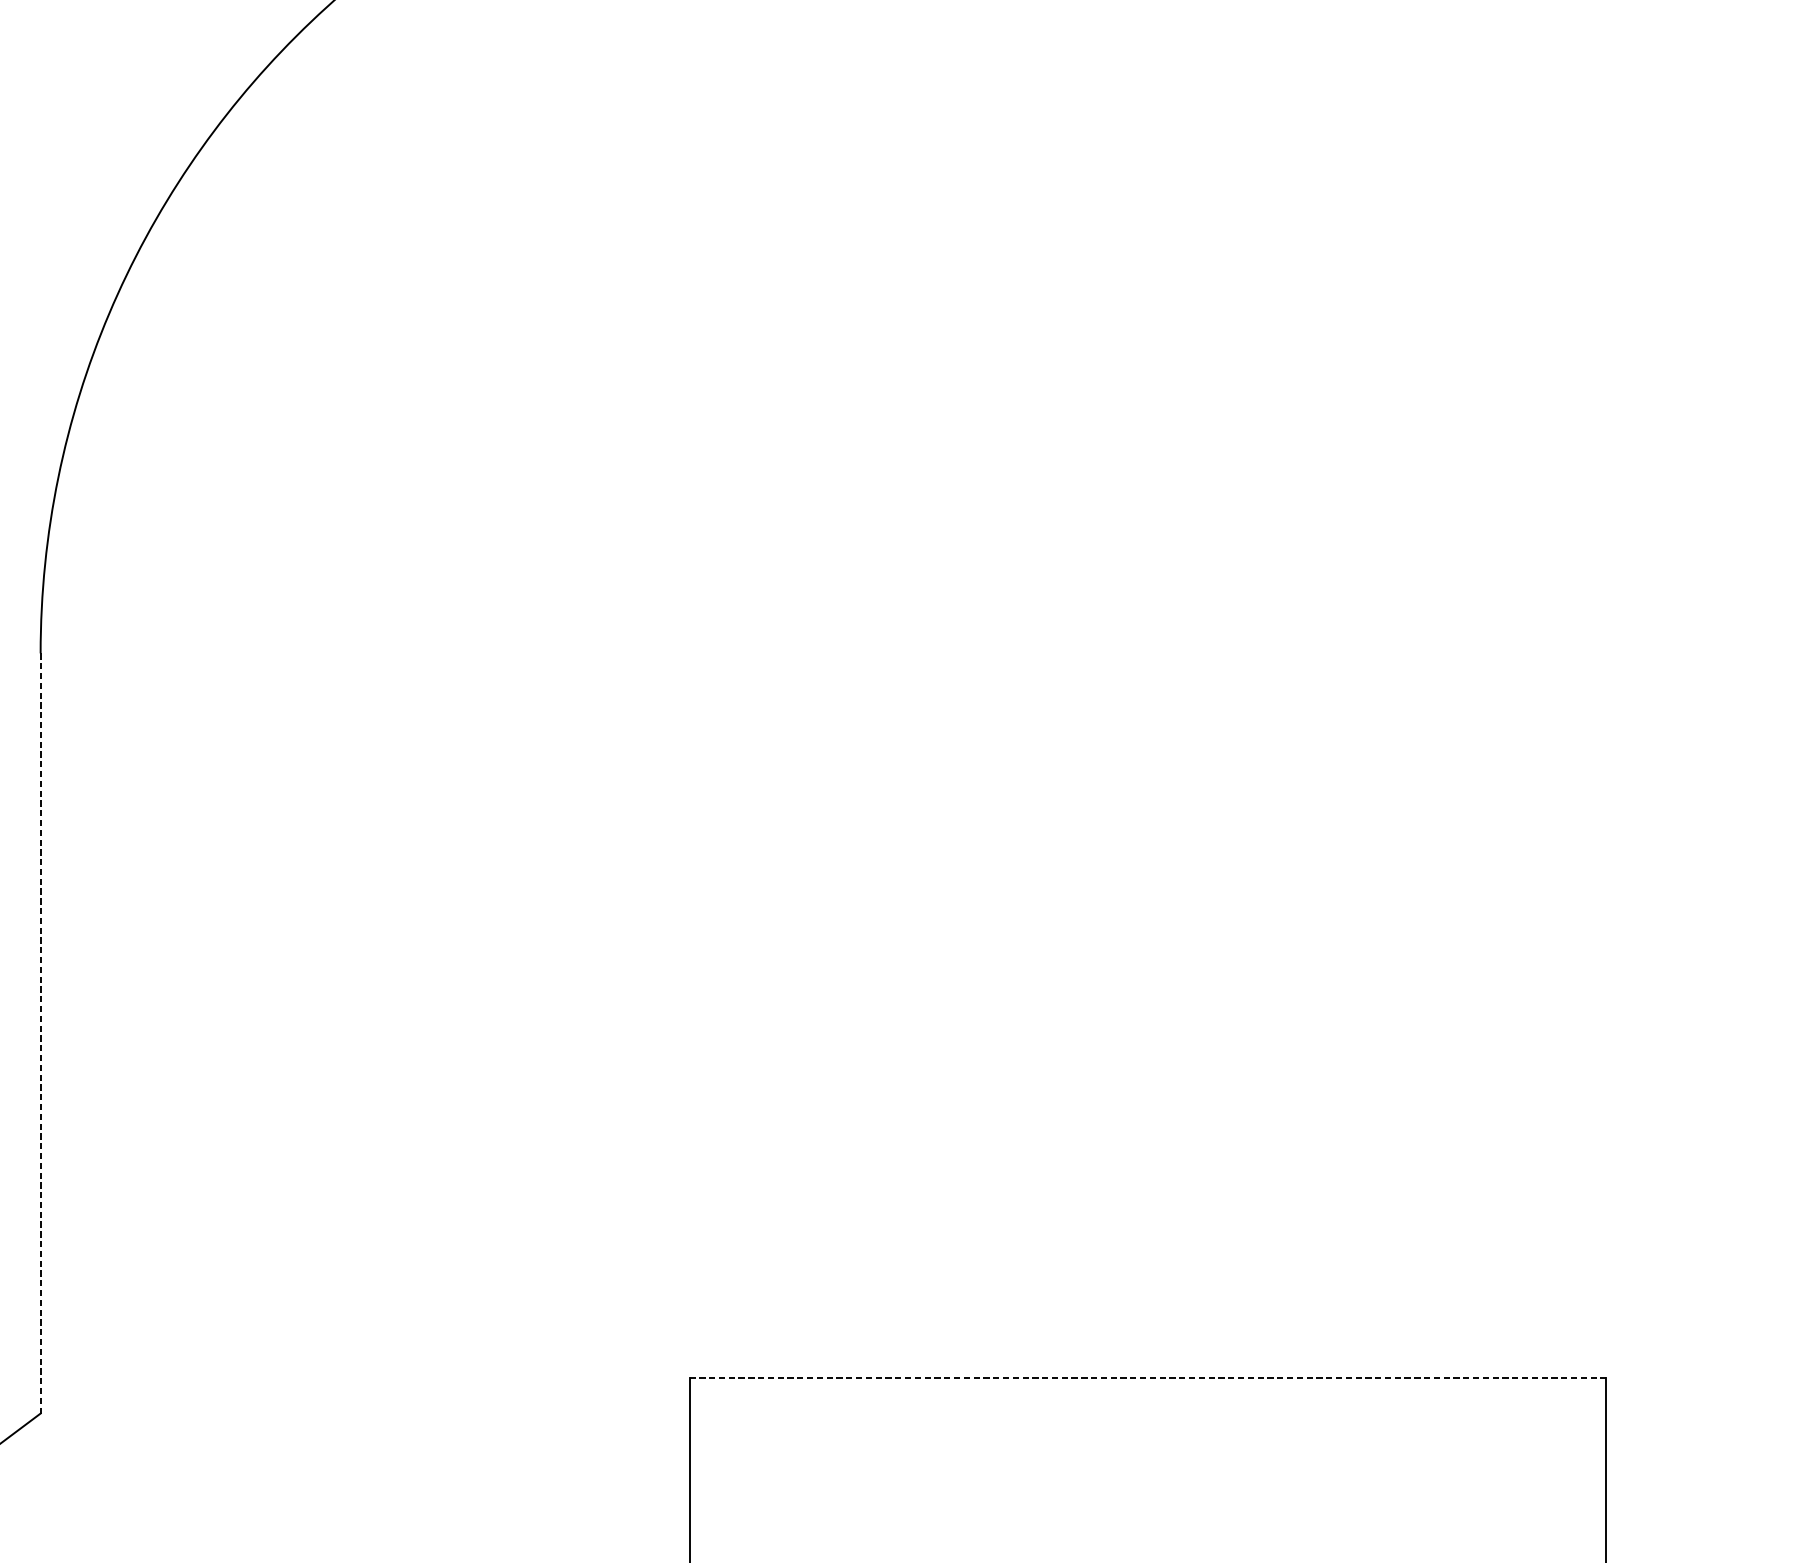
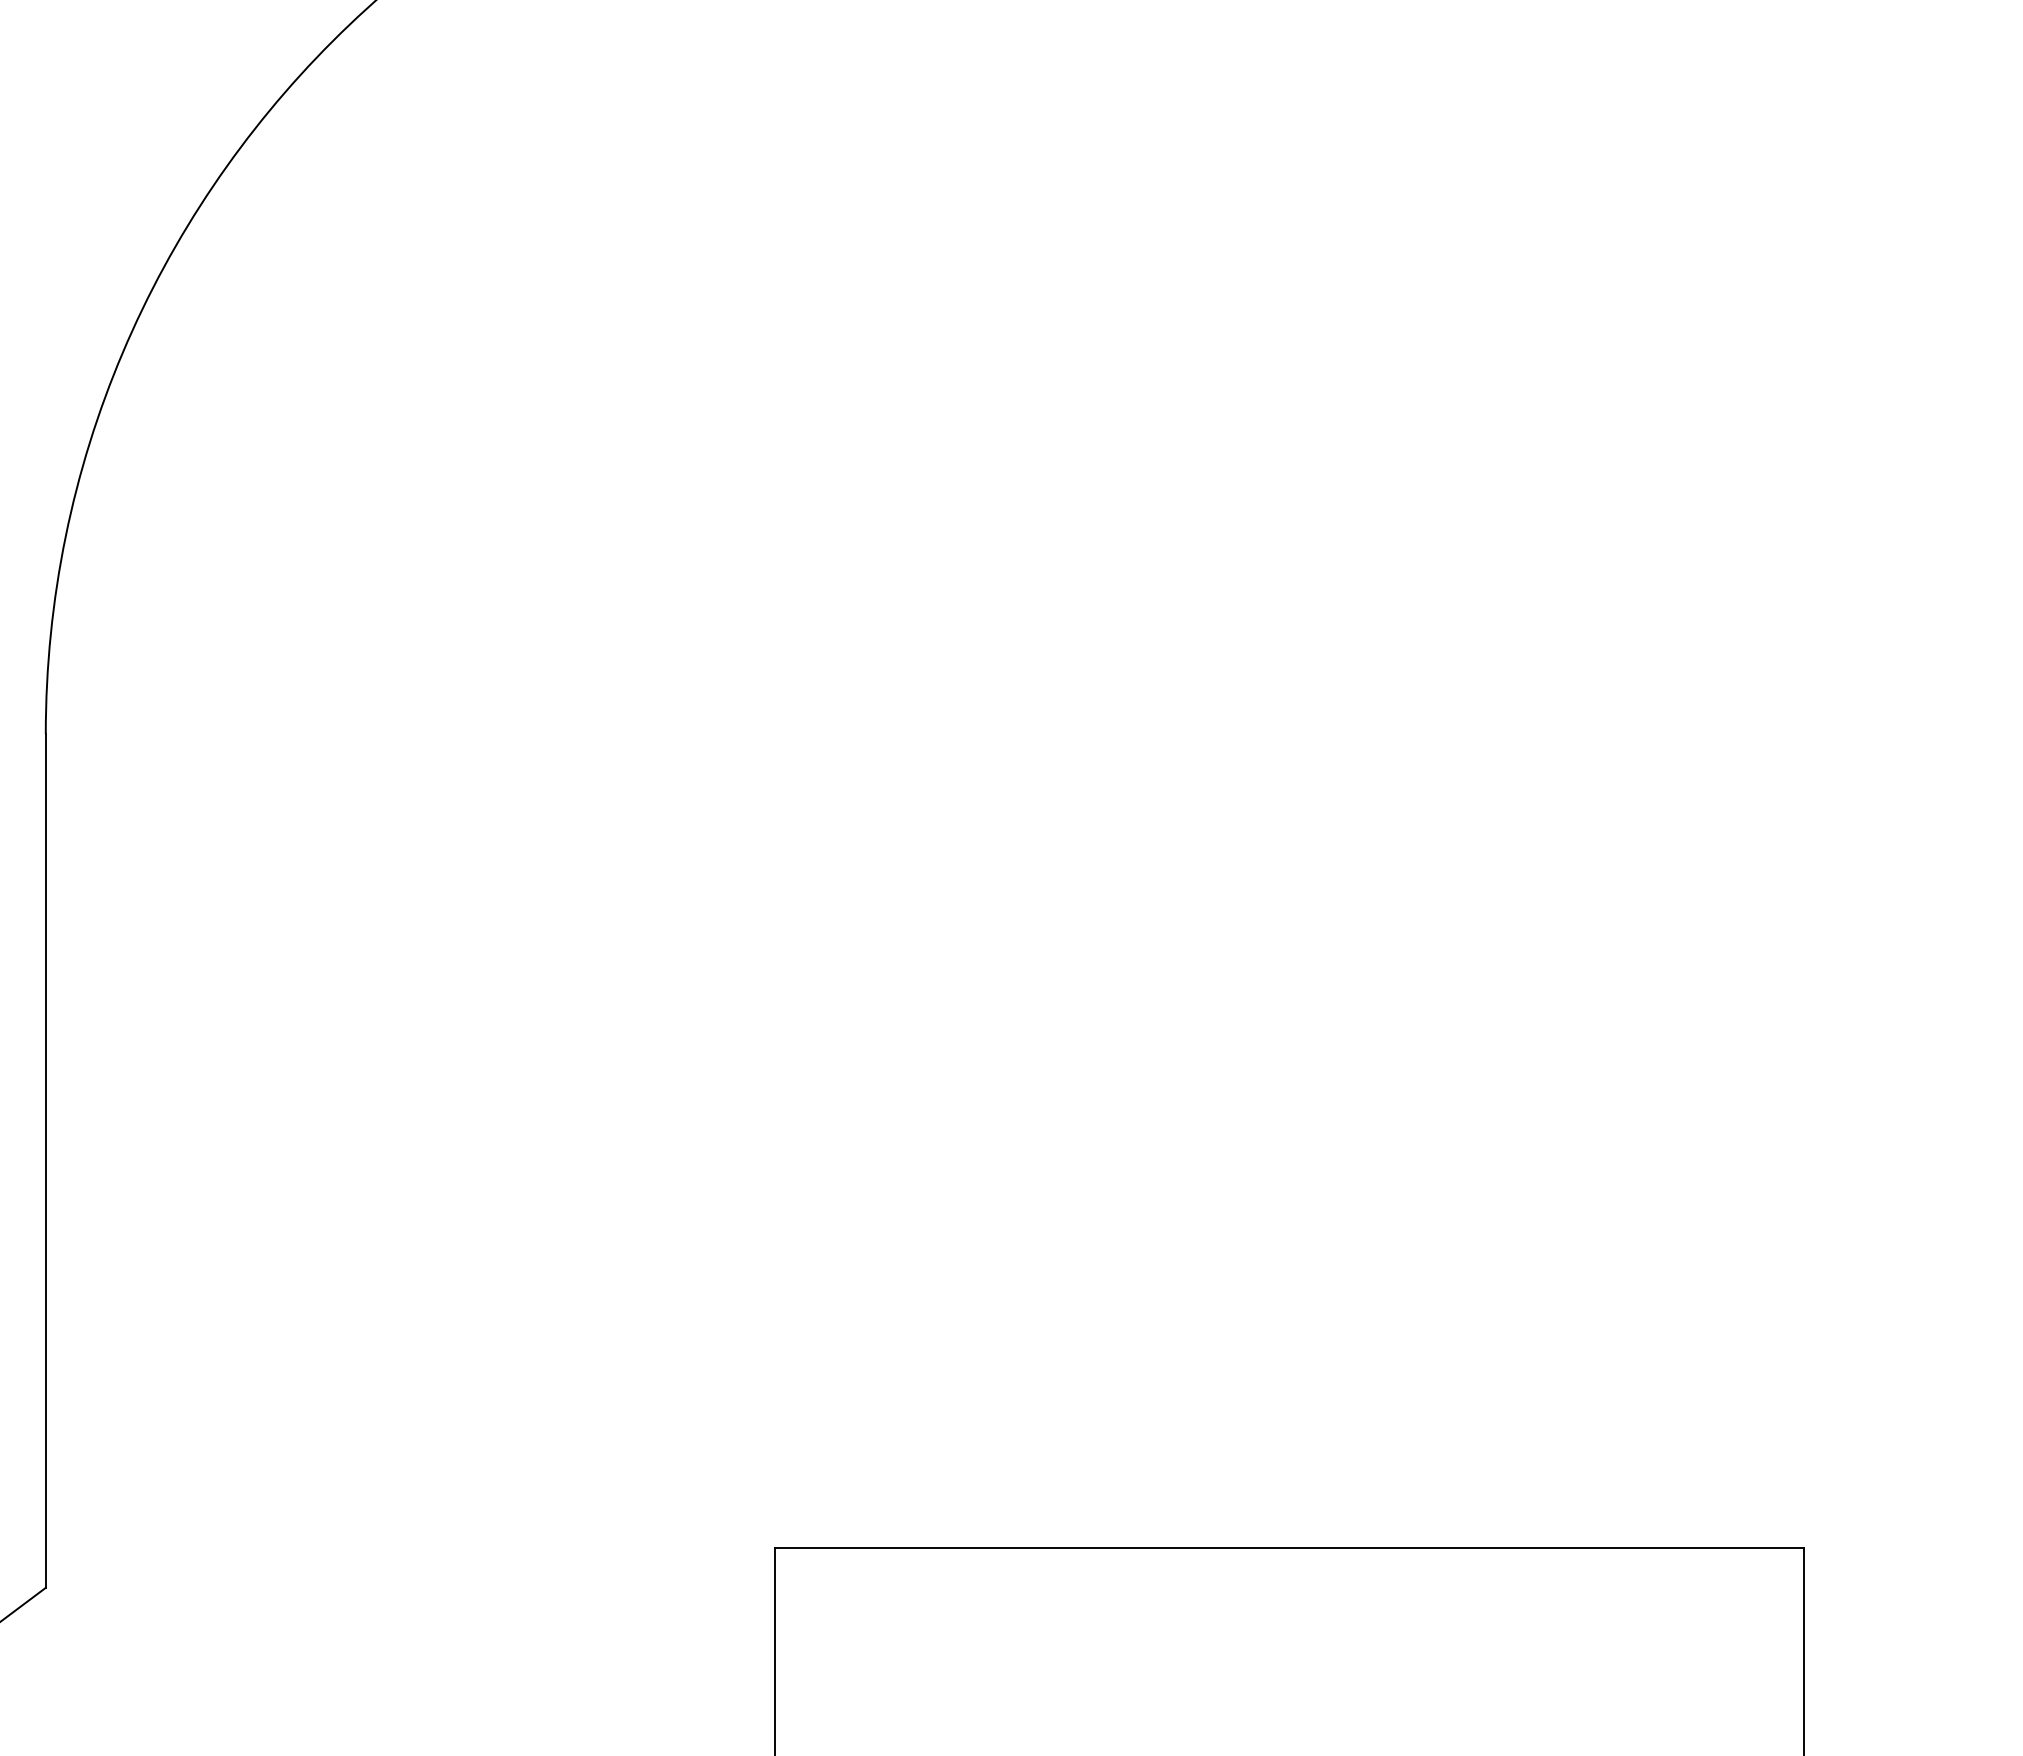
line: (40, 1033) -> (45, 1160), dashed -> solid
line: (1148, 1377) -> (1289, 1547), dashed -> solid

